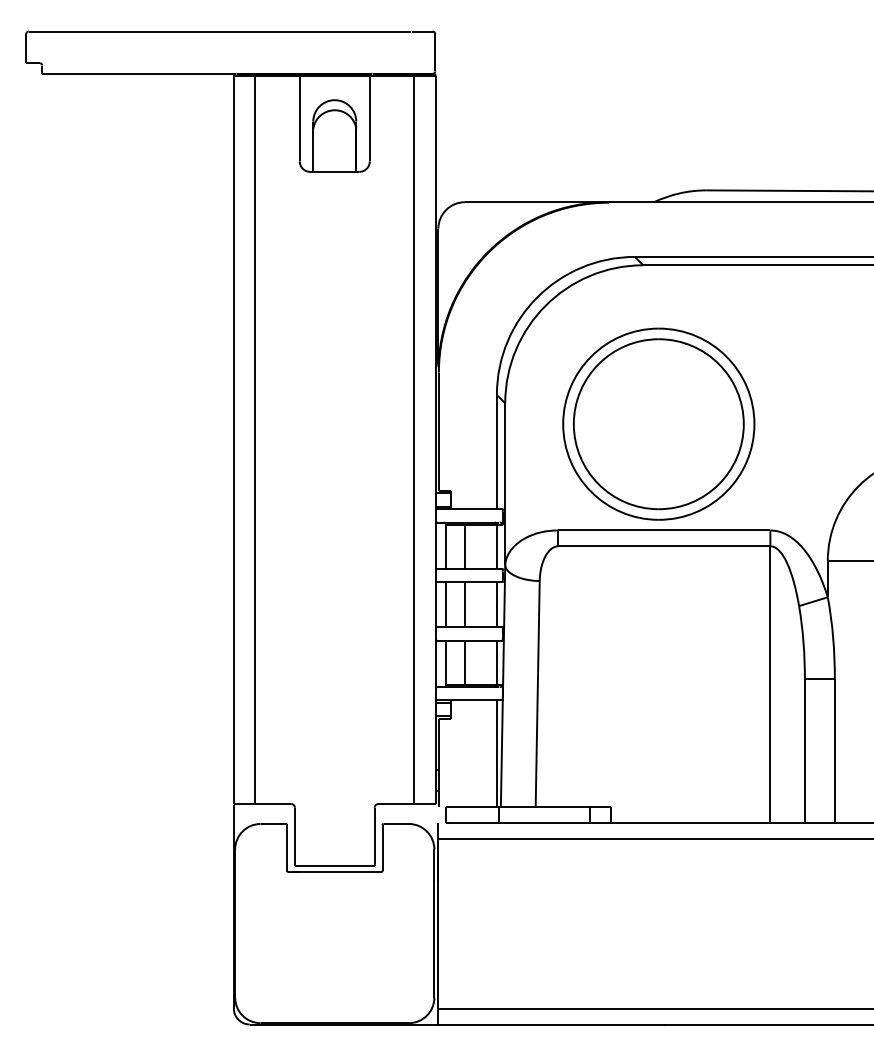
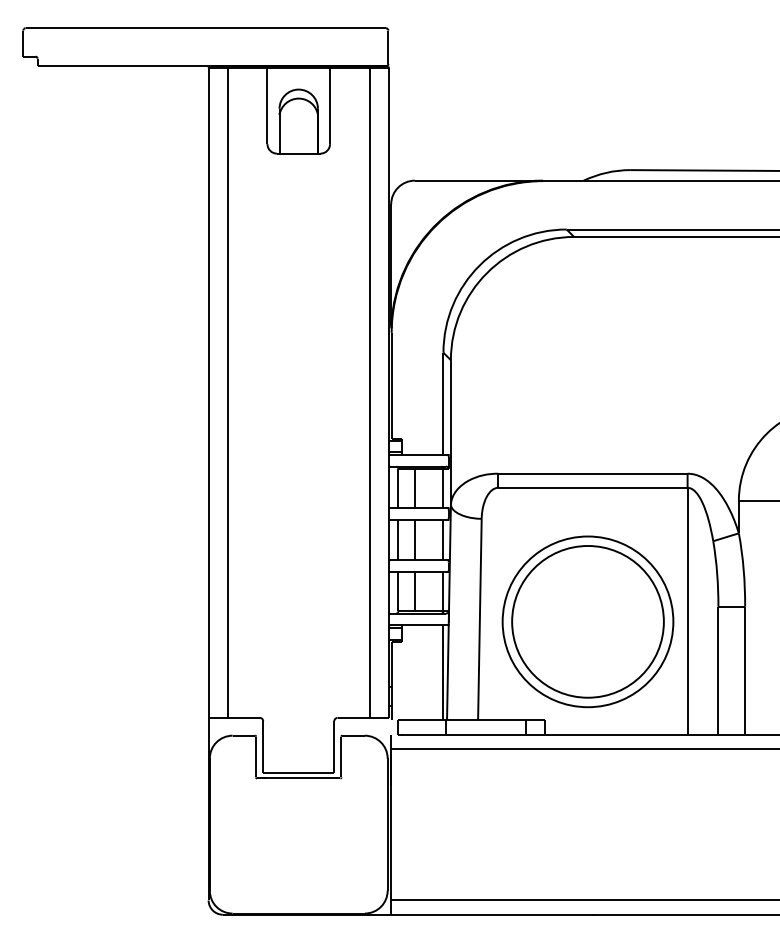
part: (658, 423) -> (587, 621), moved

